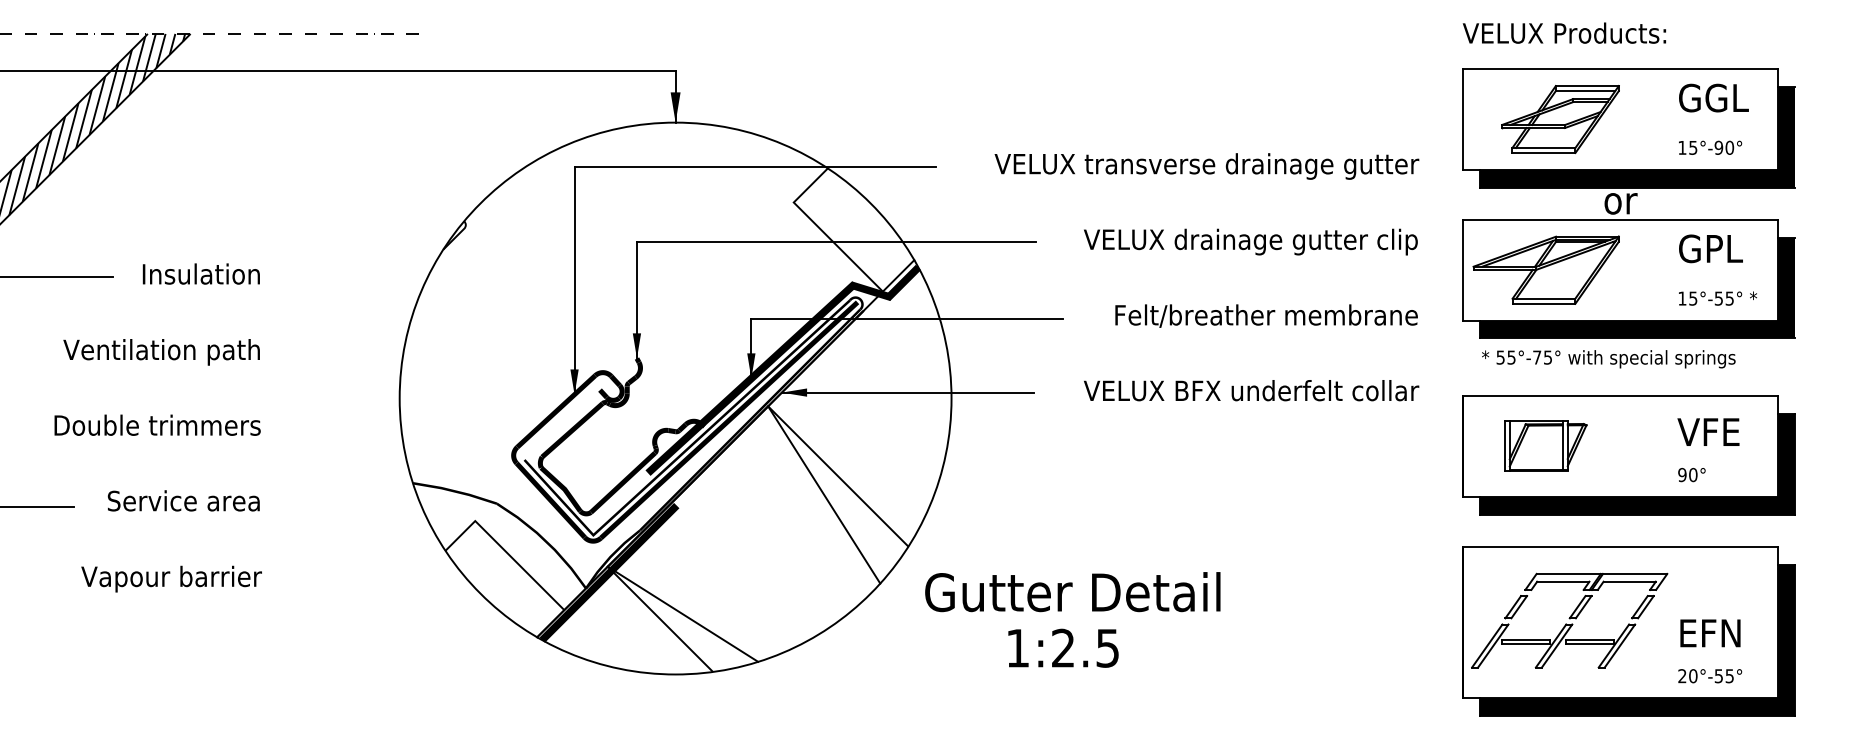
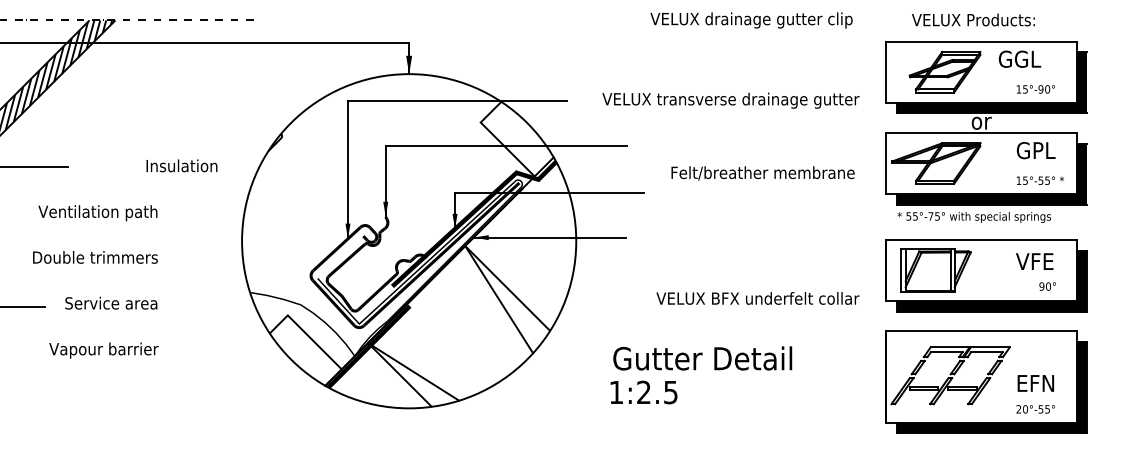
text: (1564, 32) -> (973, 19), moved
text: (1713, 96) -> (1019, 58), moved
text: (1250, 242) -> (751, 20), moved
text: (200, 273) -> (181, 165), moved
text: (1265, 316) -> (762, 173), moved
text: (1250, 390) -> (757, 298), moved
part: (1544, 445) -> (935, 269), size x1.4
text: (1691, 474) -> (1047, 286), moved
text: (1072, 592) -> (702, 358), moved

